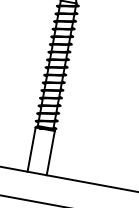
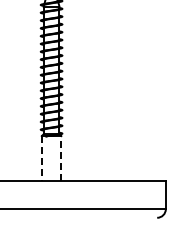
line: (31, 150) -> (41, 159), solid -> dashed
line: (50, 153) -> (61, 158), solid -> dashed

